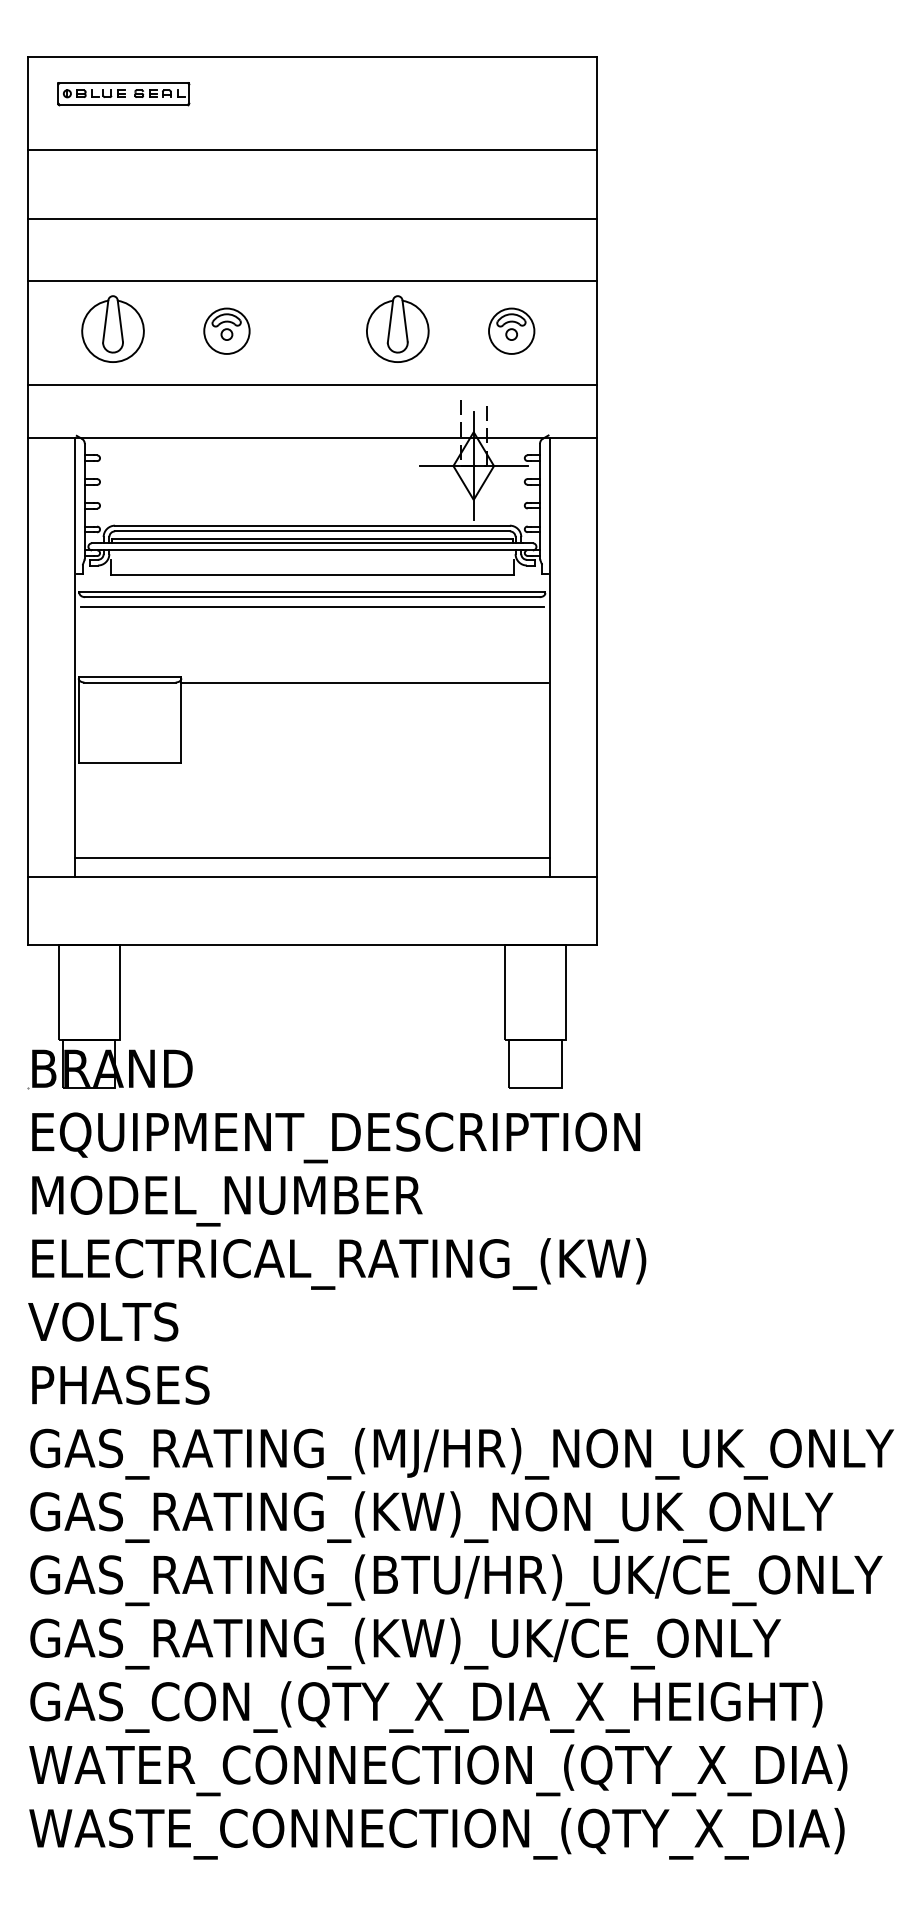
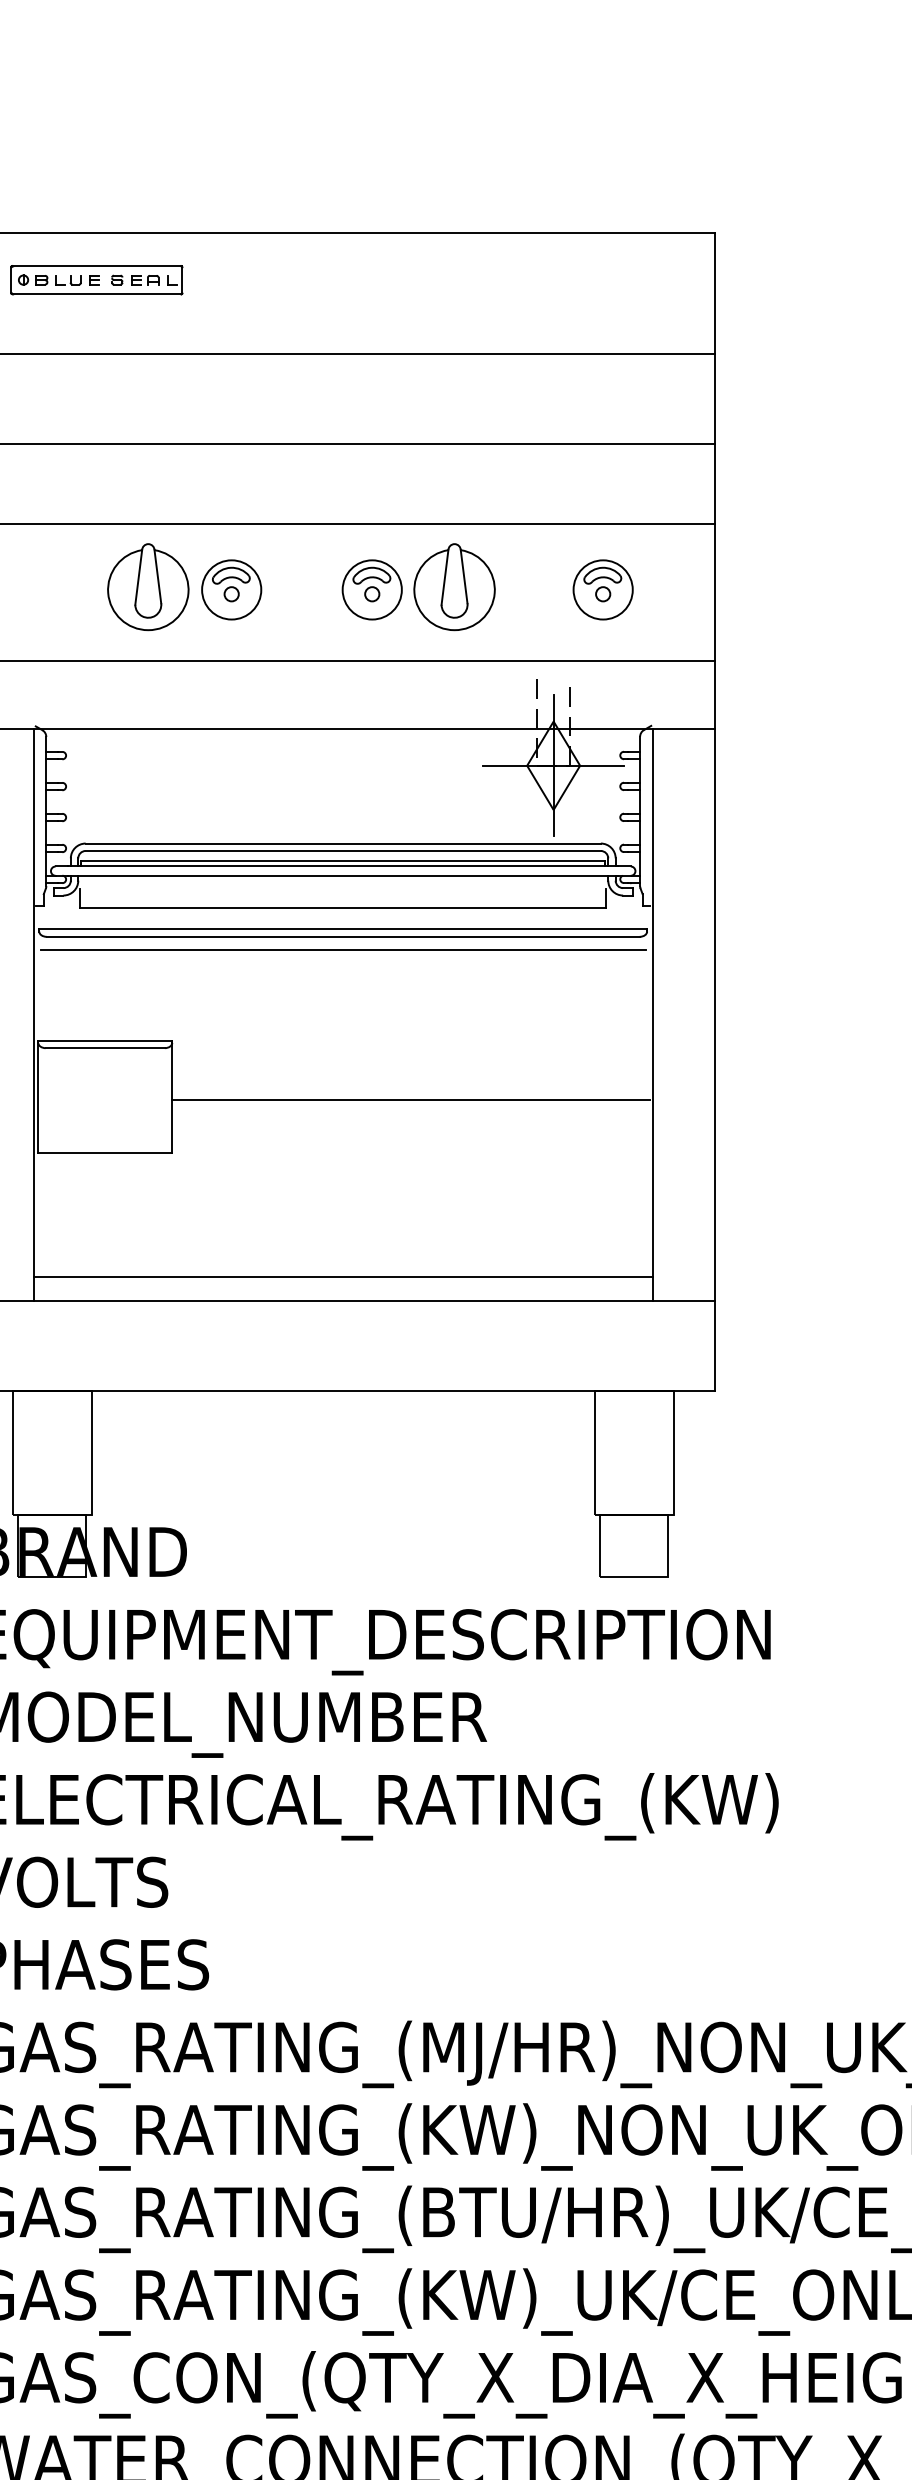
part: (112, 328) -> (147, 586), moved
part: (334, 330) -> (371, 588), added
line: (364, 682) -> (411, 1099), moved

